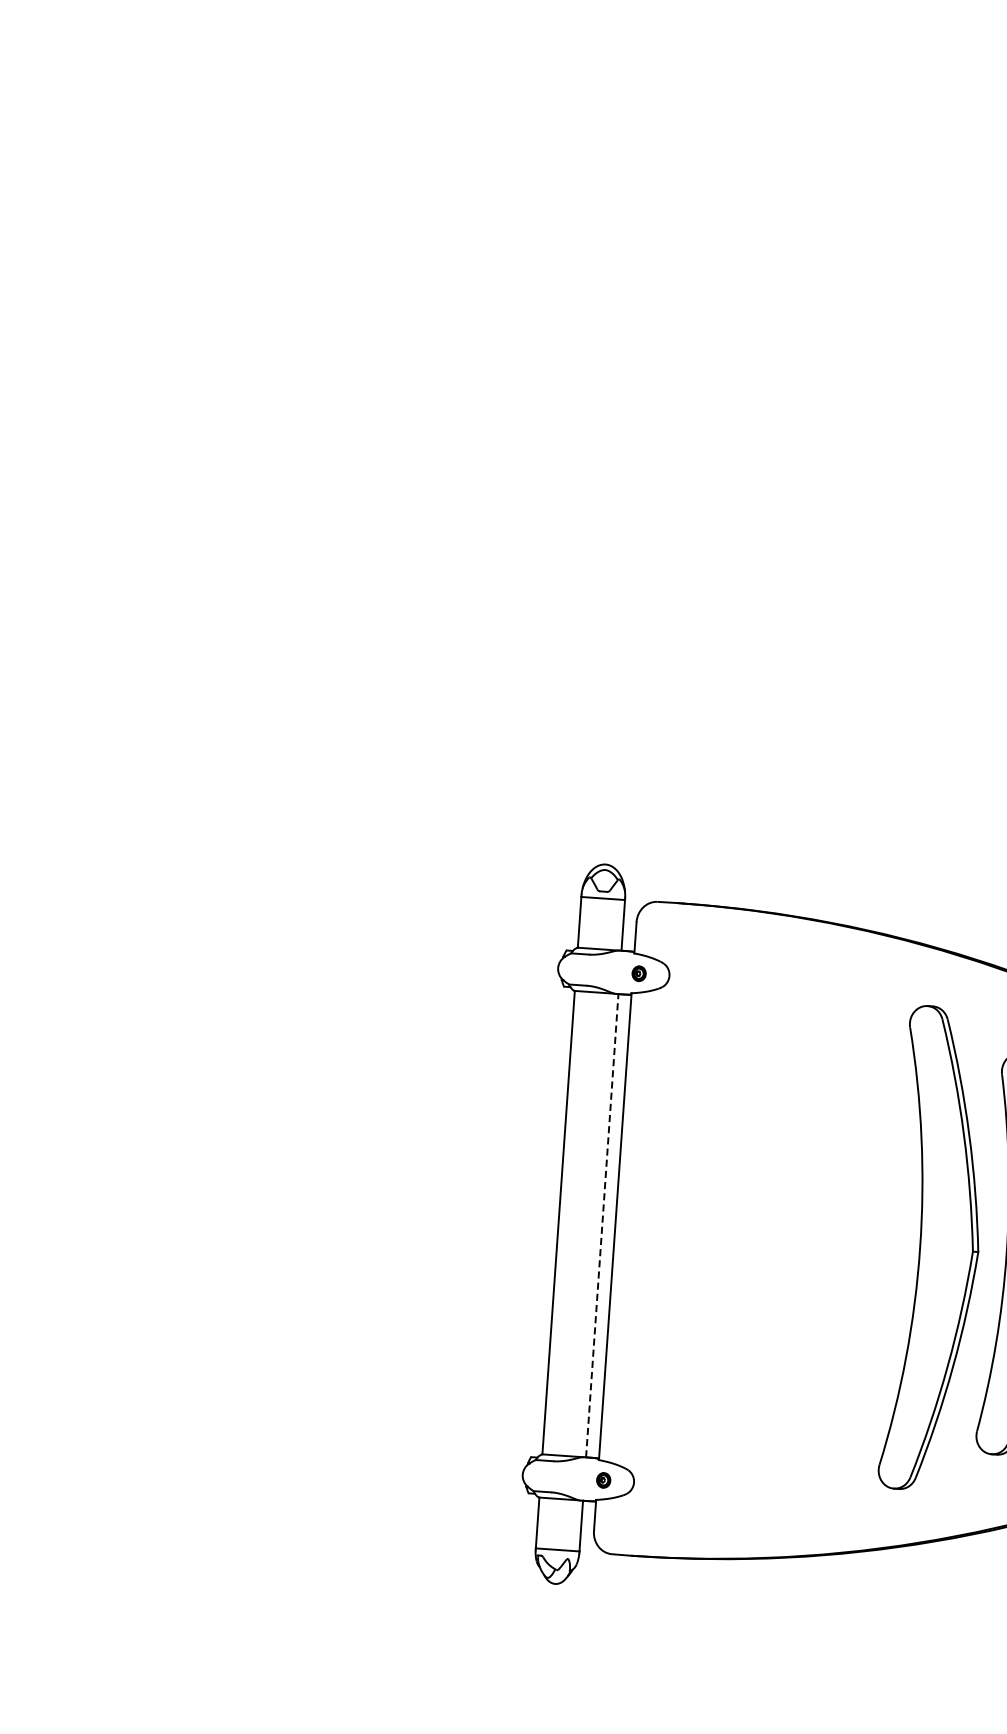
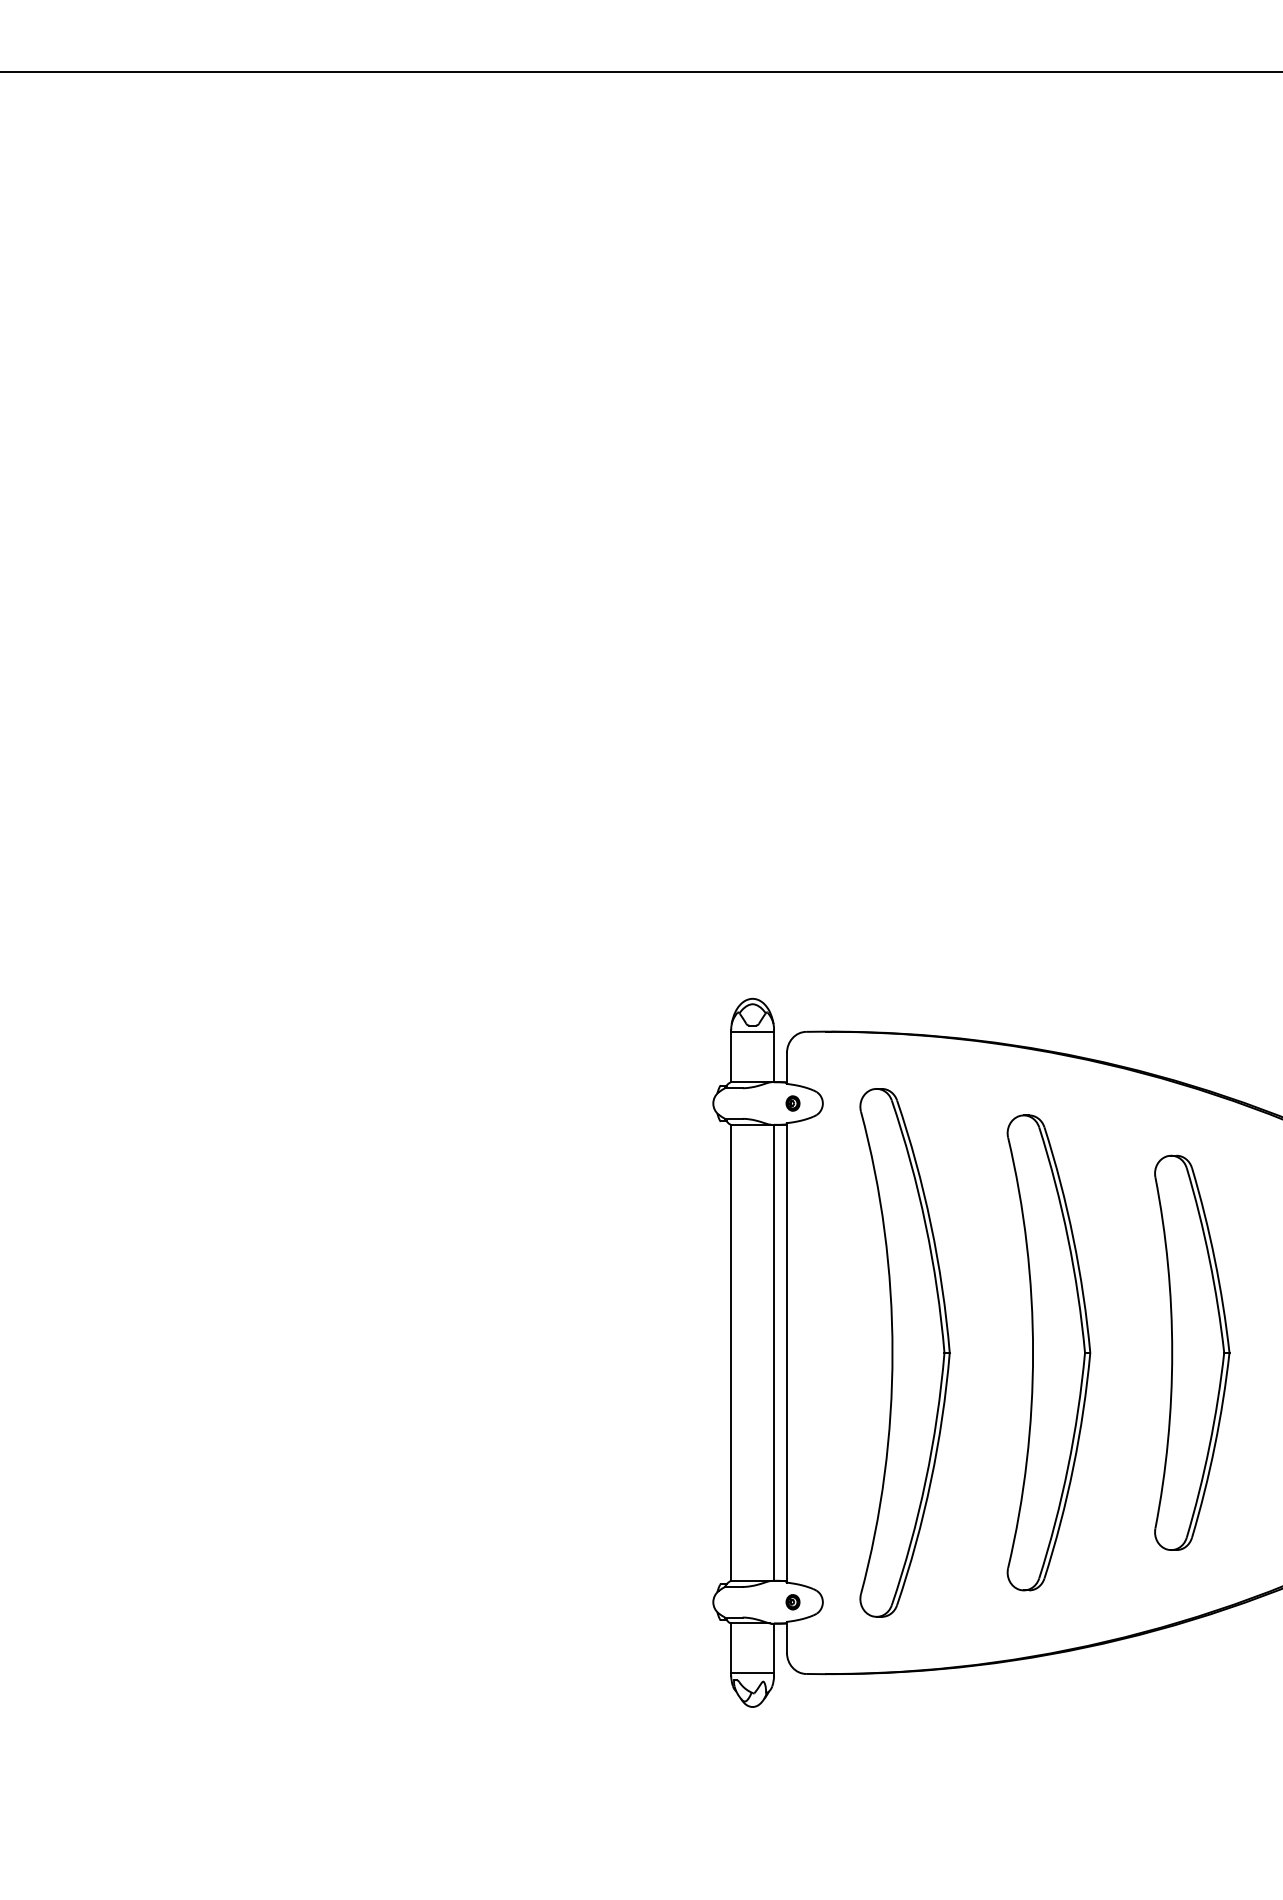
line: (602, 1225) -> (774, 1352), dashed -> solid
part: (734, 1234) -> (904, 1352), added
part: (935, 1248) -> (1048, 1352), moved

